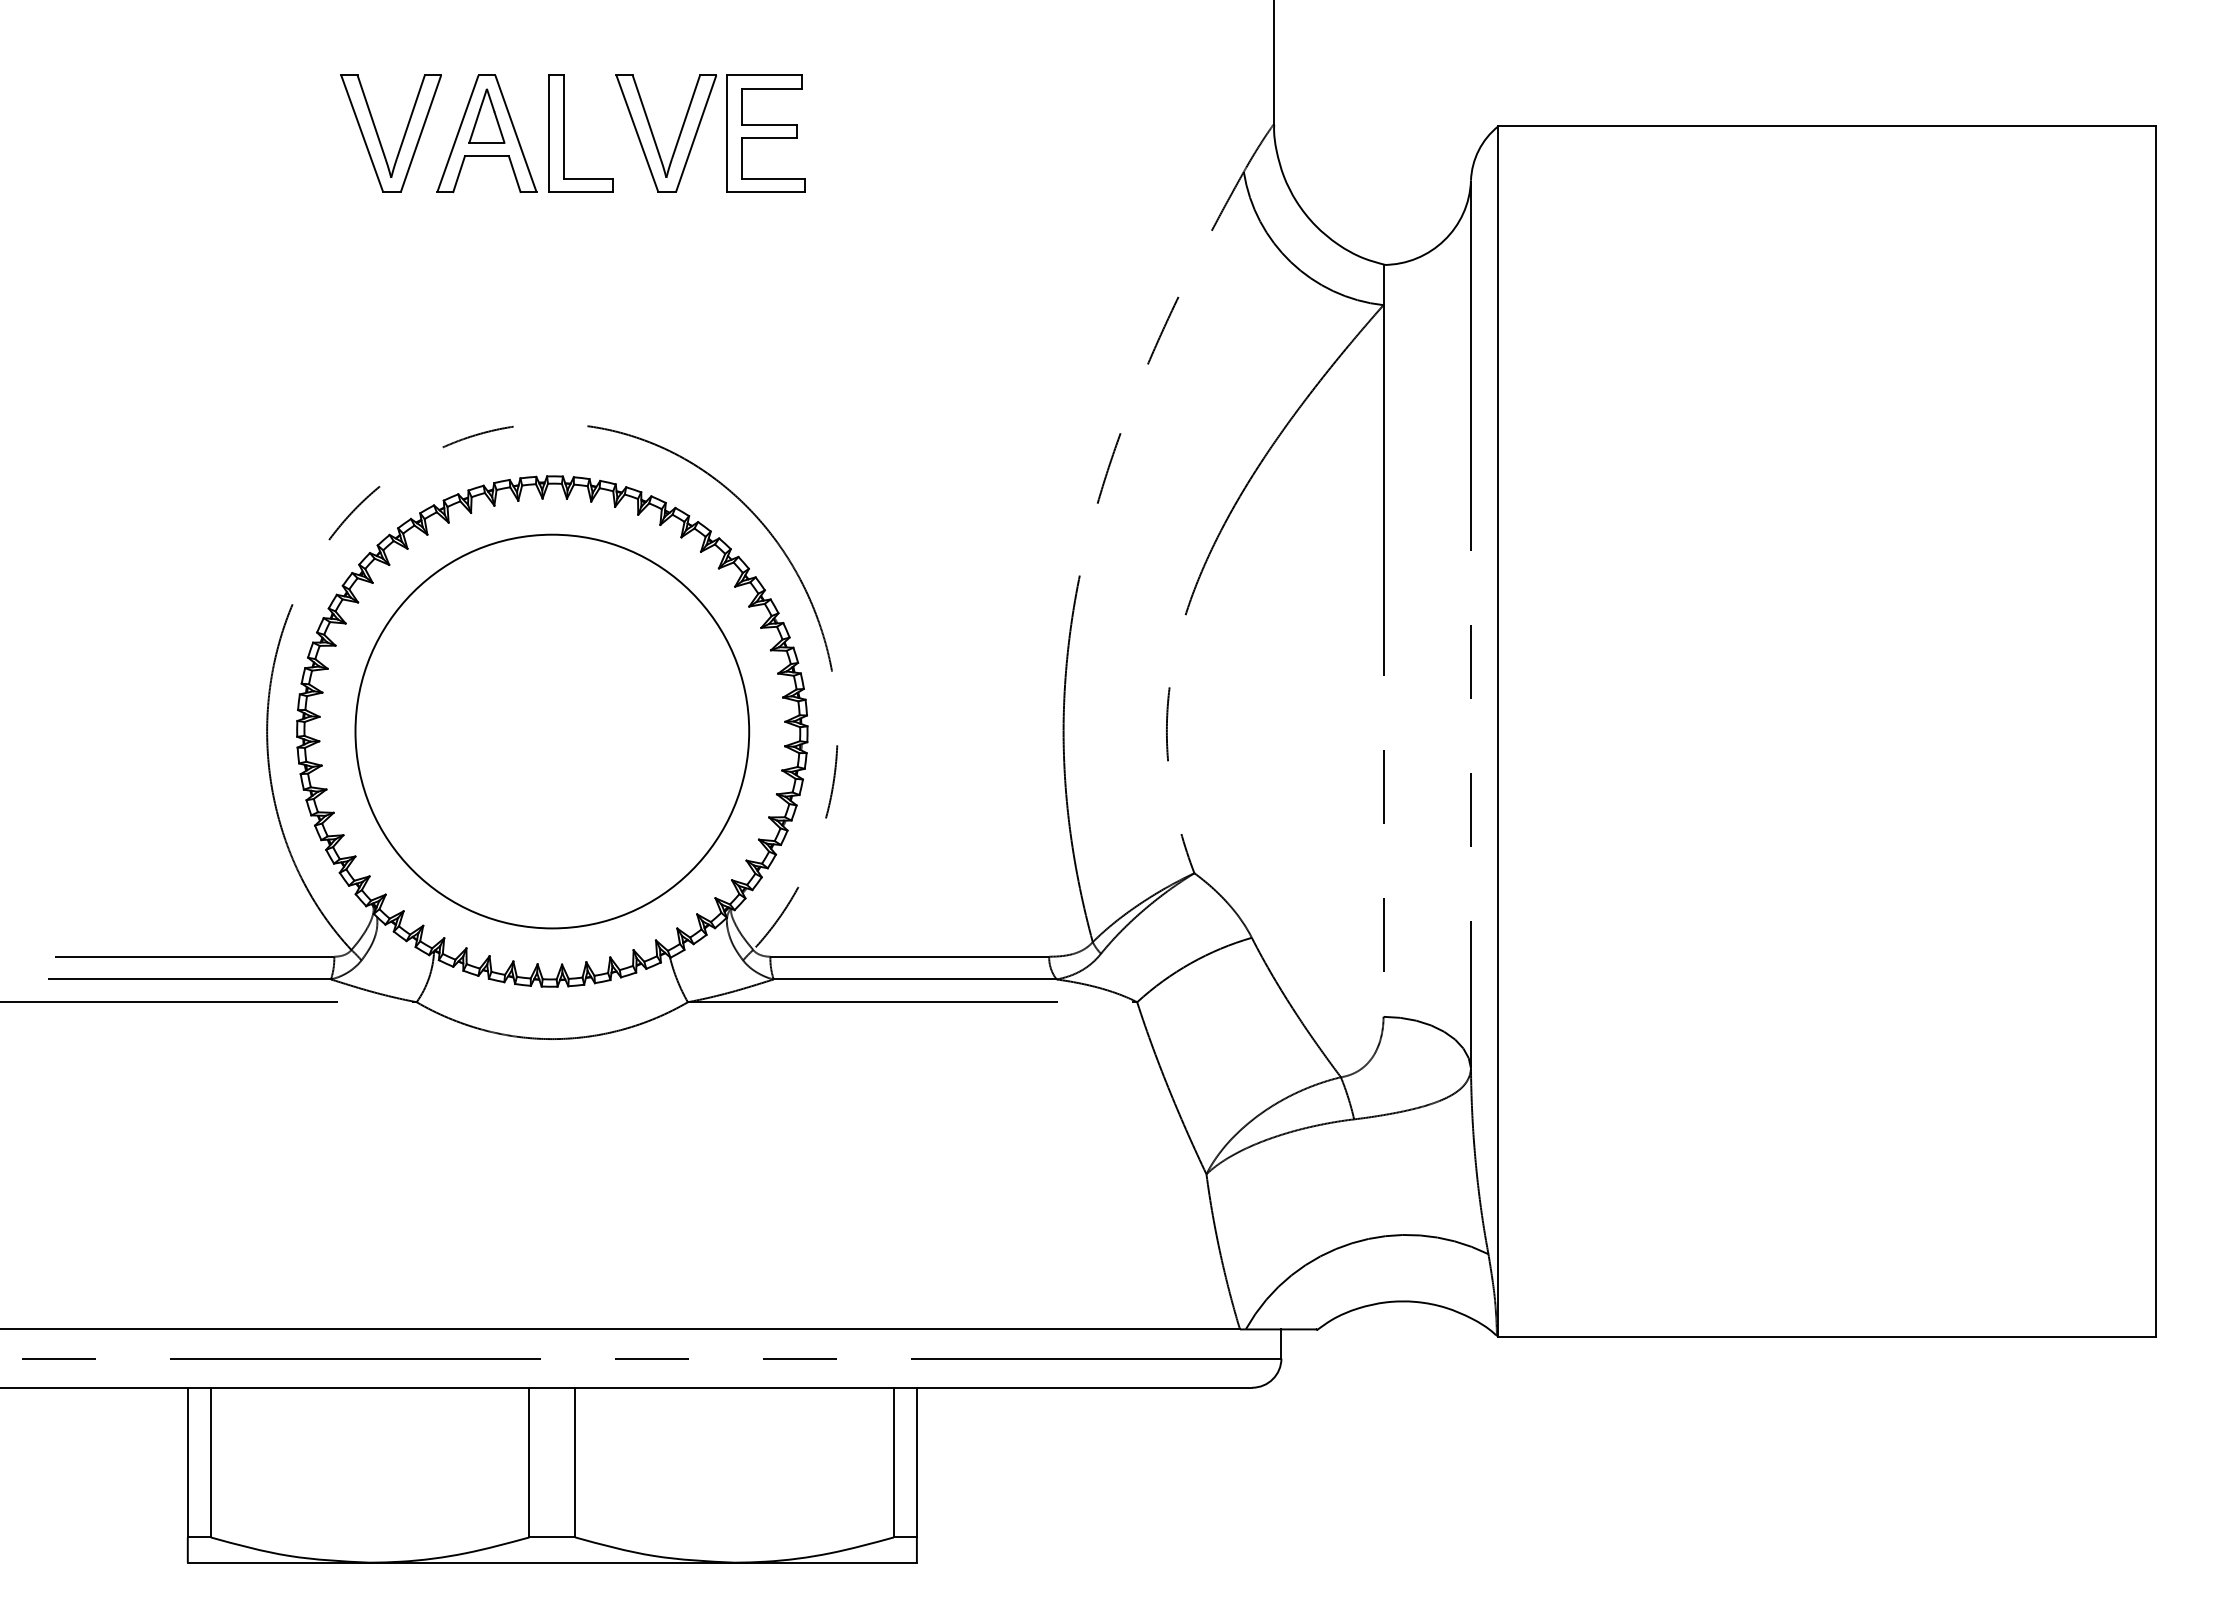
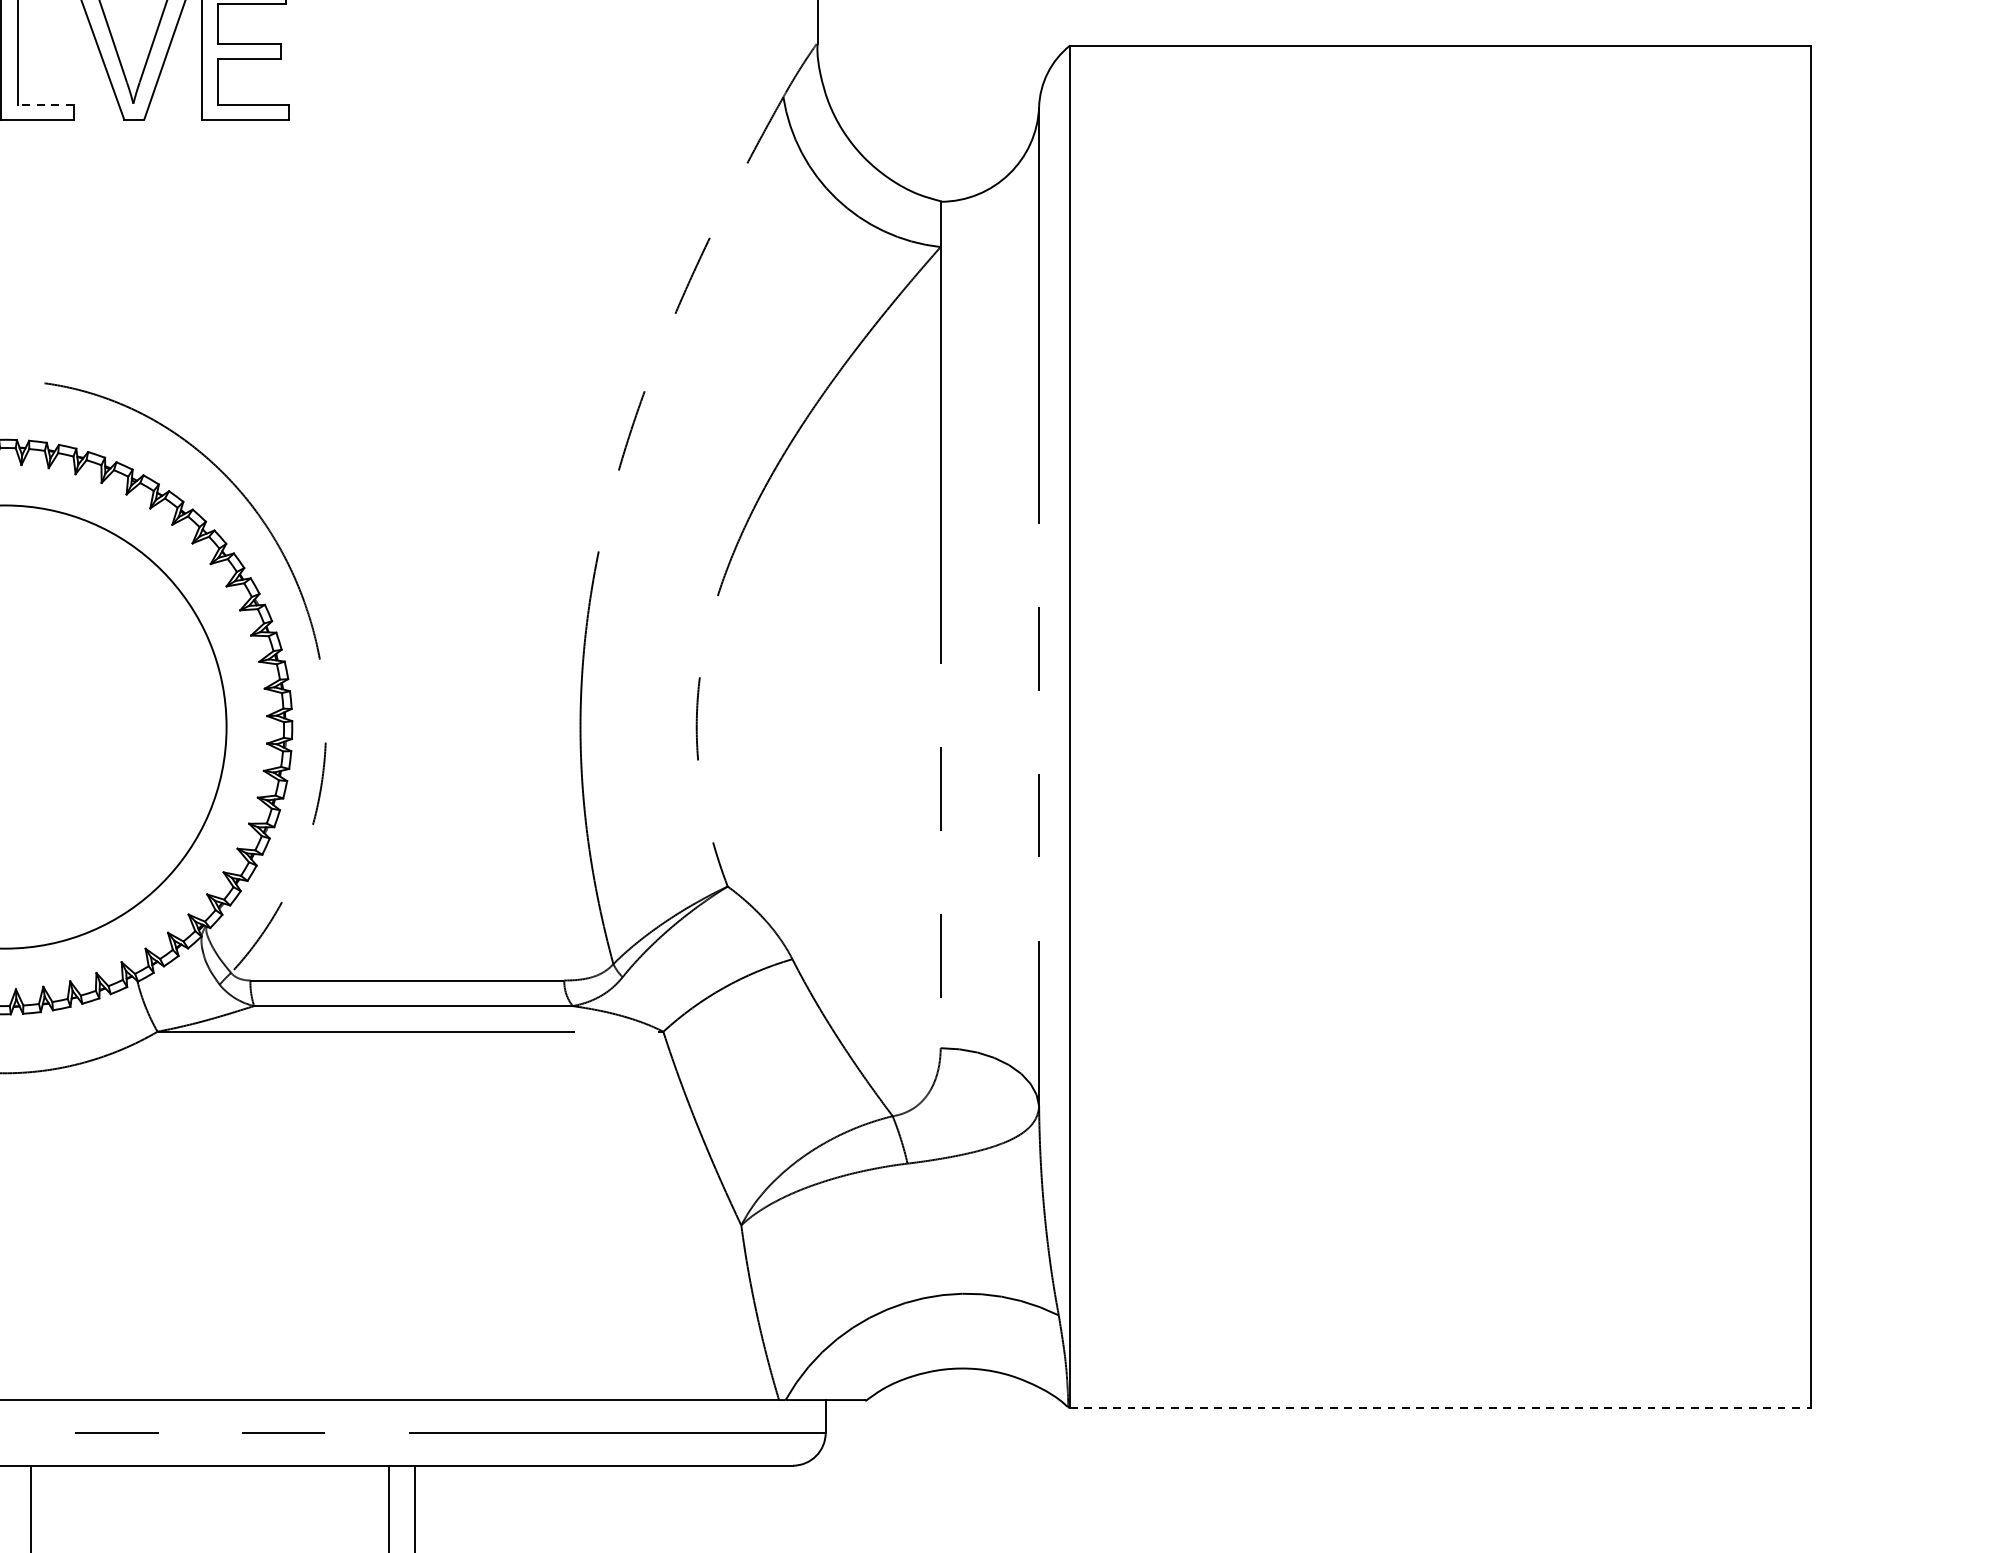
line: (588, 178) -> (45, 104), solid -> dashed
line: (1827, 1336) -> (1440, 1408), solid -> dashed

